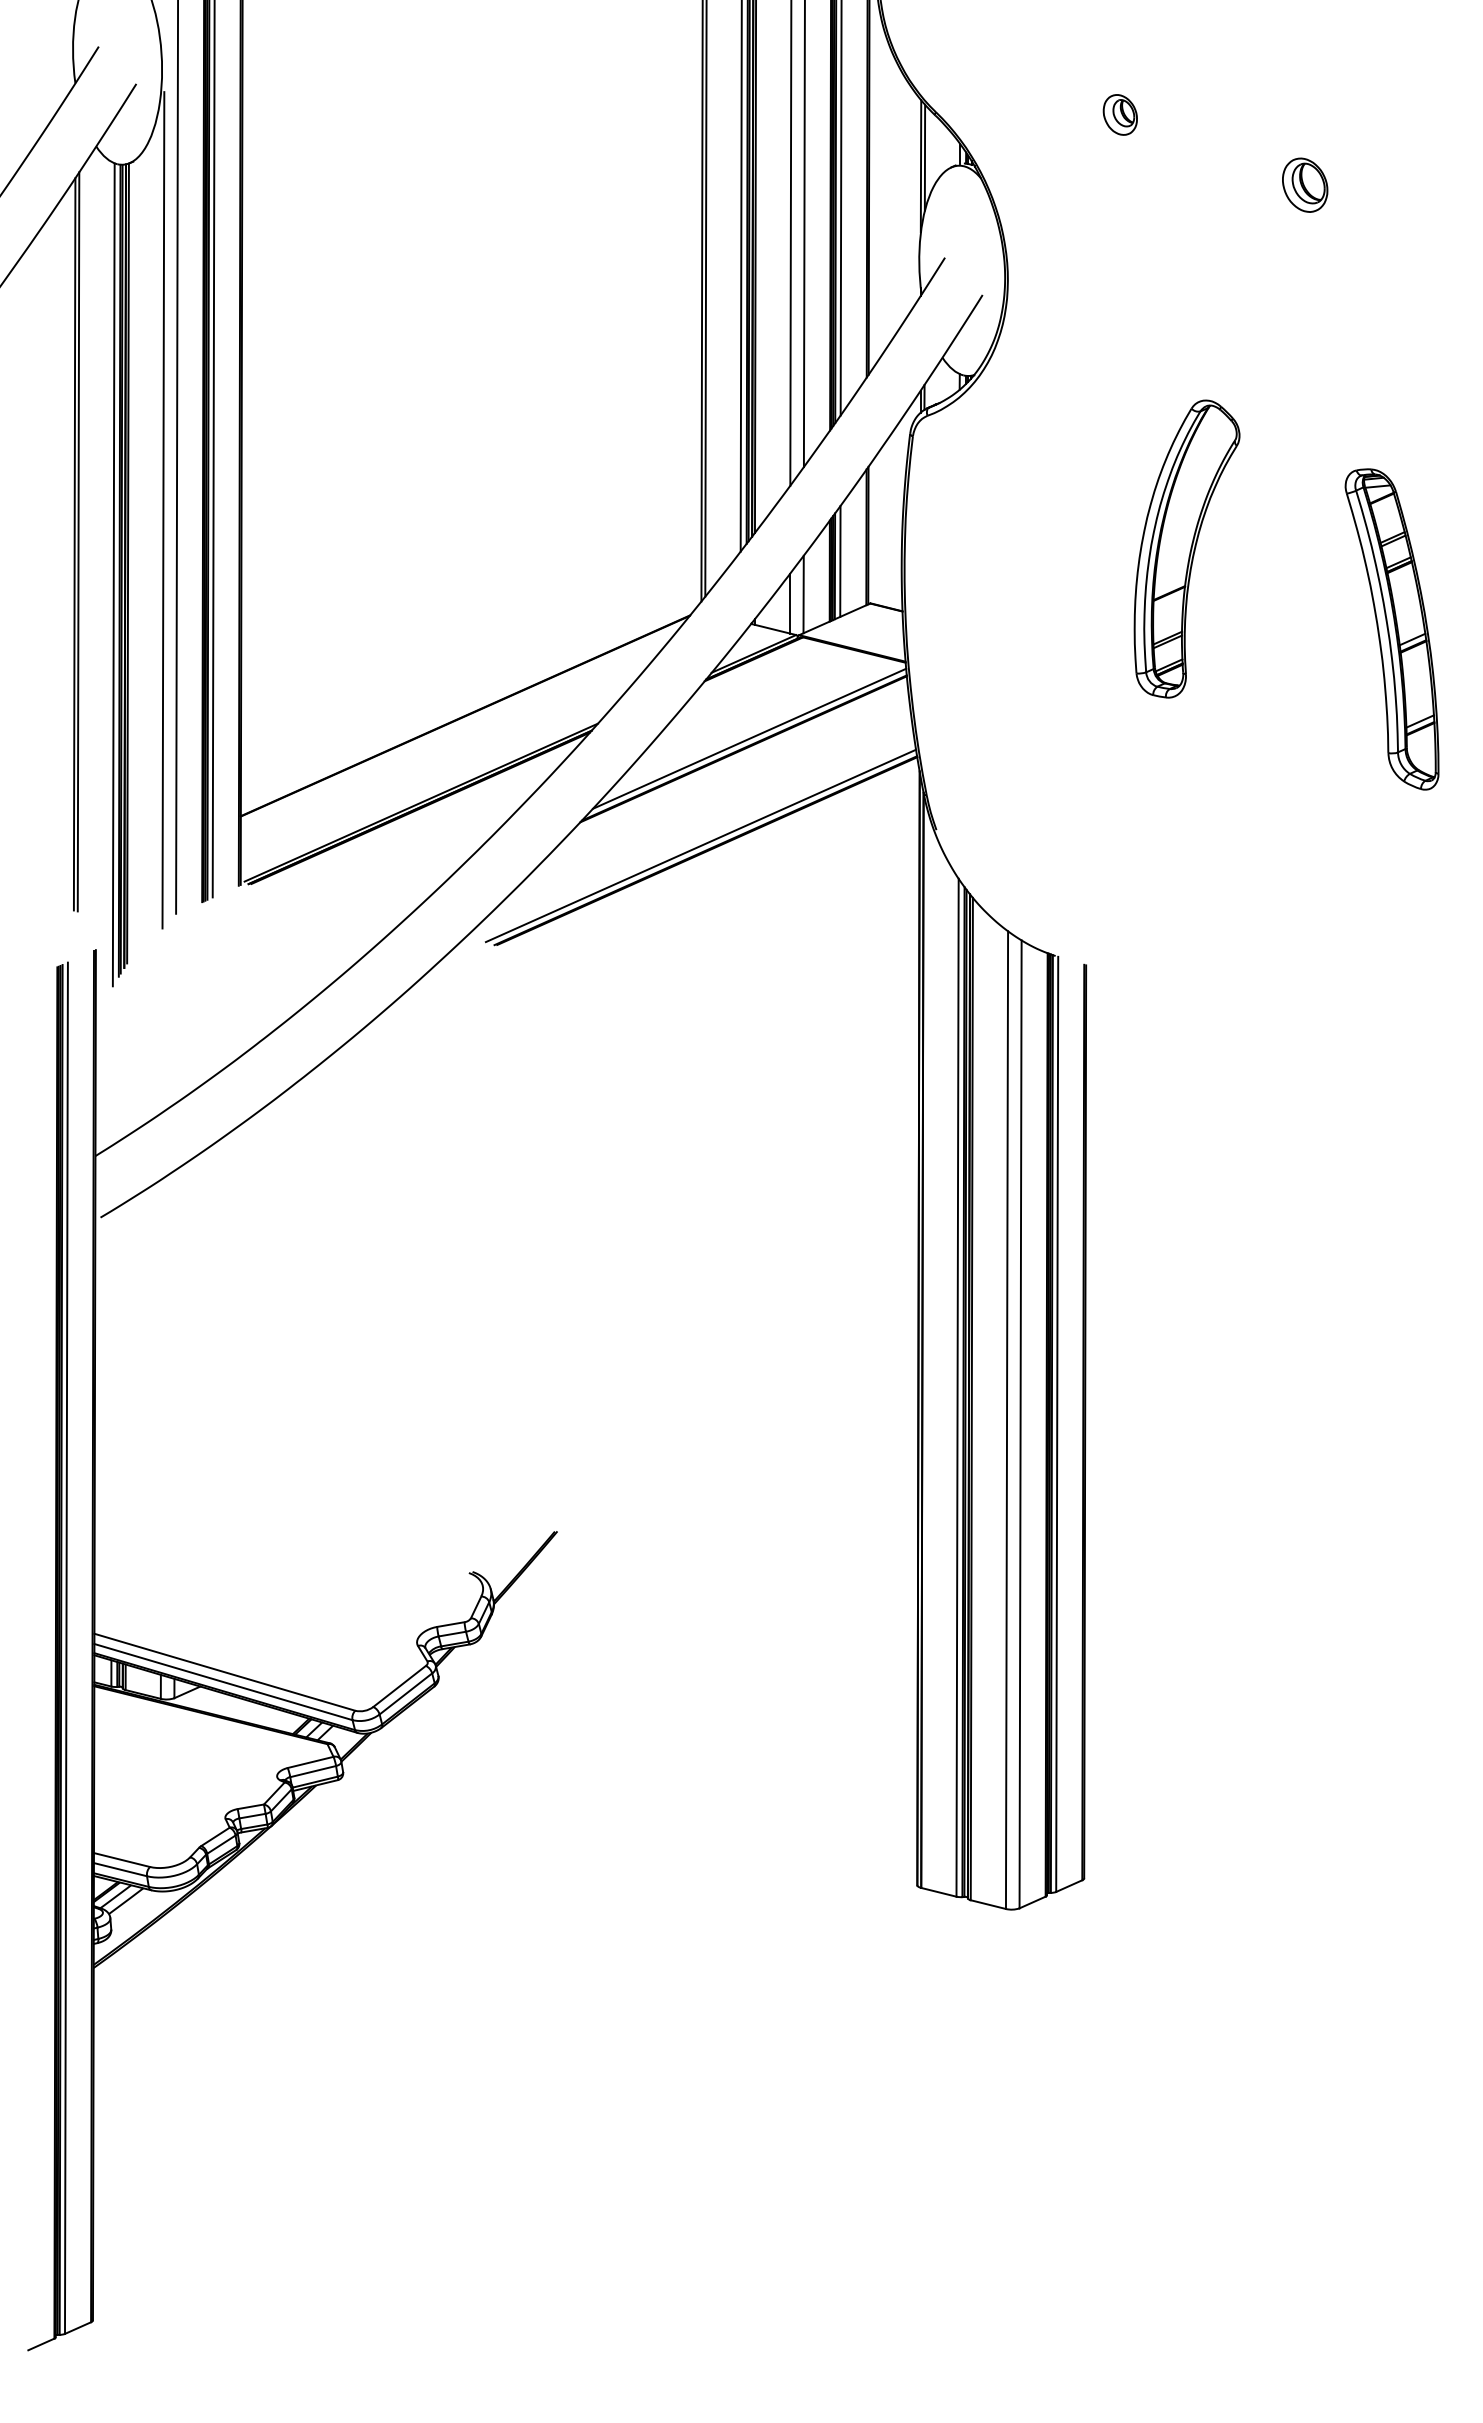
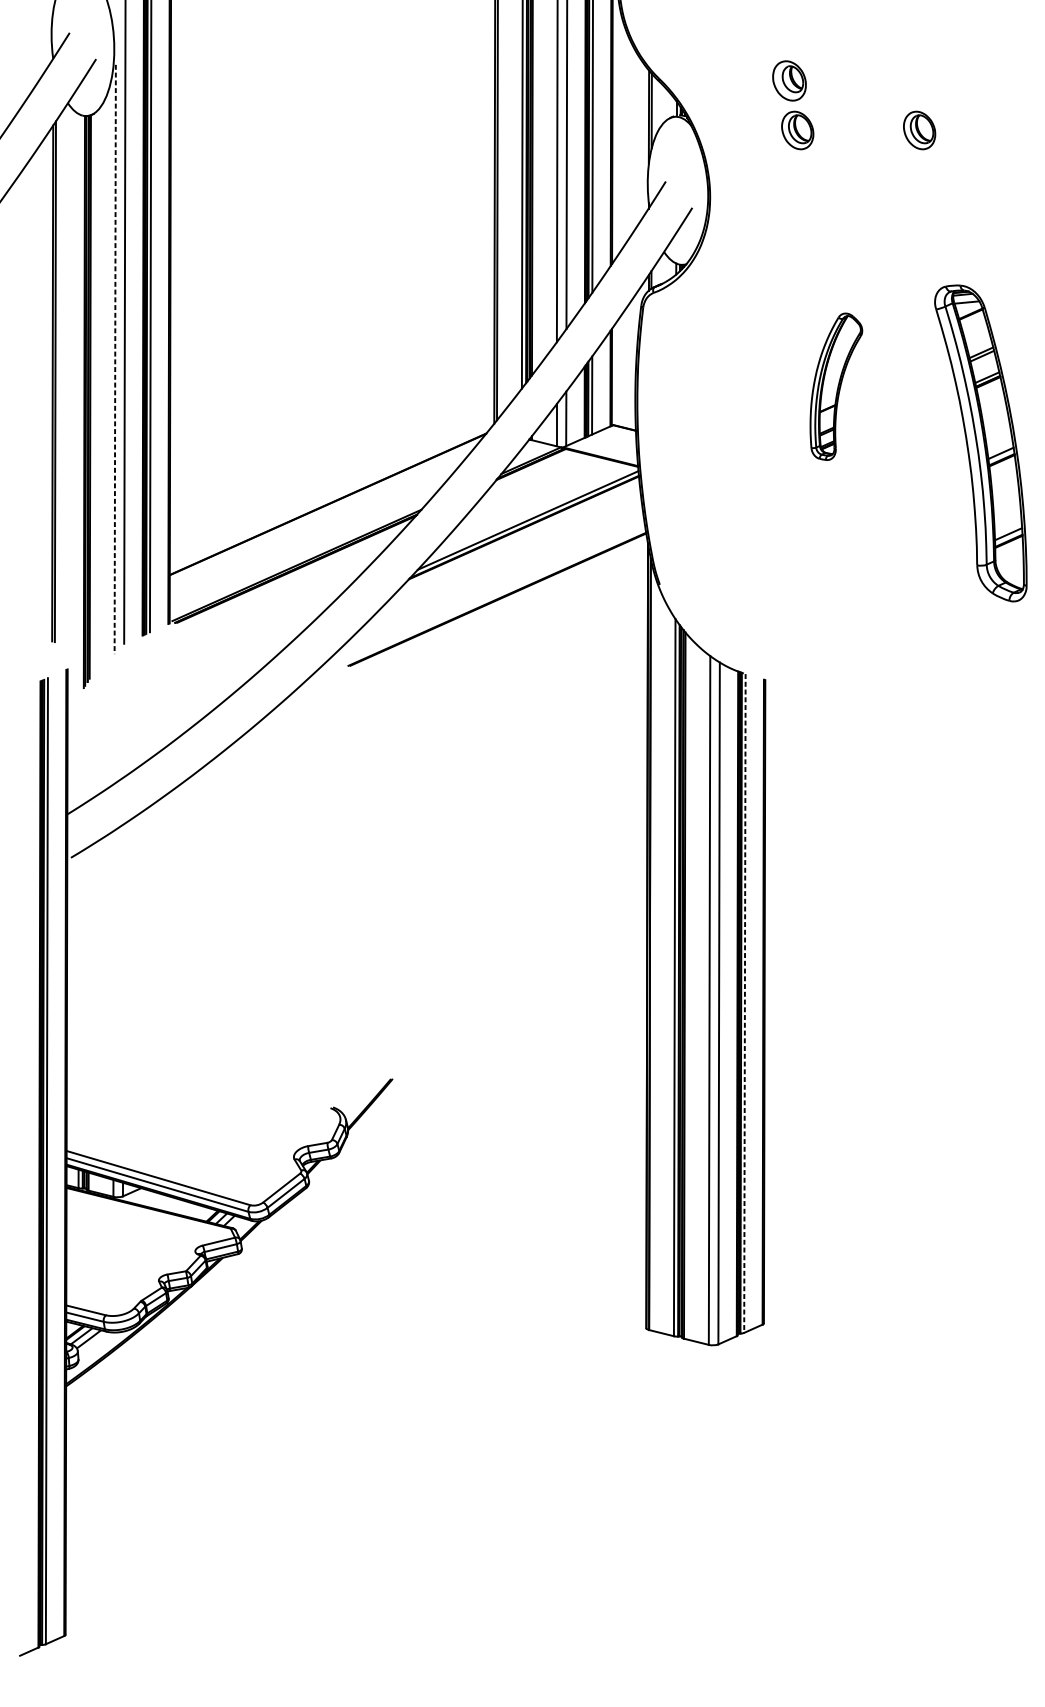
part: (1119, 114) -> (788, 80), size x1.4
part: (1132, 184) -> (797, 129), added
line: (163, 510) -> (115, 359), solid -> dashed
part: (1186, 548) -> (836, 386), size x0.7
line: (113, 574) -> (80, 404), removed
part: (1391, 629) -> (980, 443), size x1.4
line: (700, 845) -> (493, 595), removed
line: (1057, 1424) -> (745, 1003), solid -> dashed

